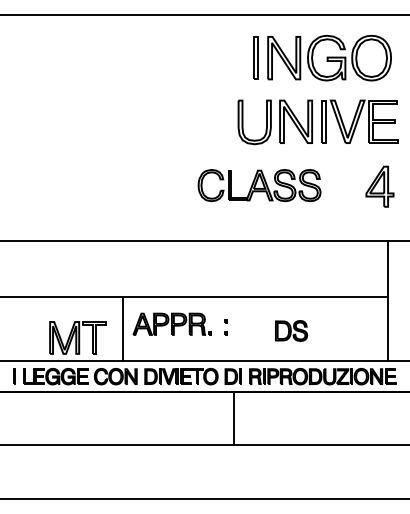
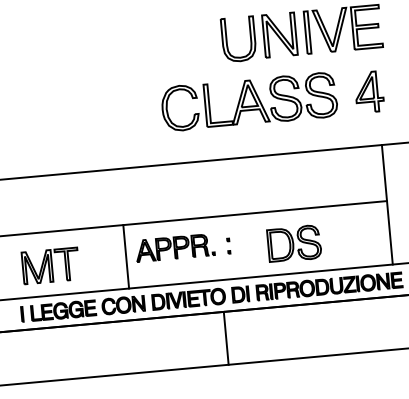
part: (259, 185) -> (249, 101), size x1.43
part: (291, 330) -> (294, 243), size x1.67
part: (77, 337) -> (50, 265), moved
line: (234, 418) -> (226, 337), moved

